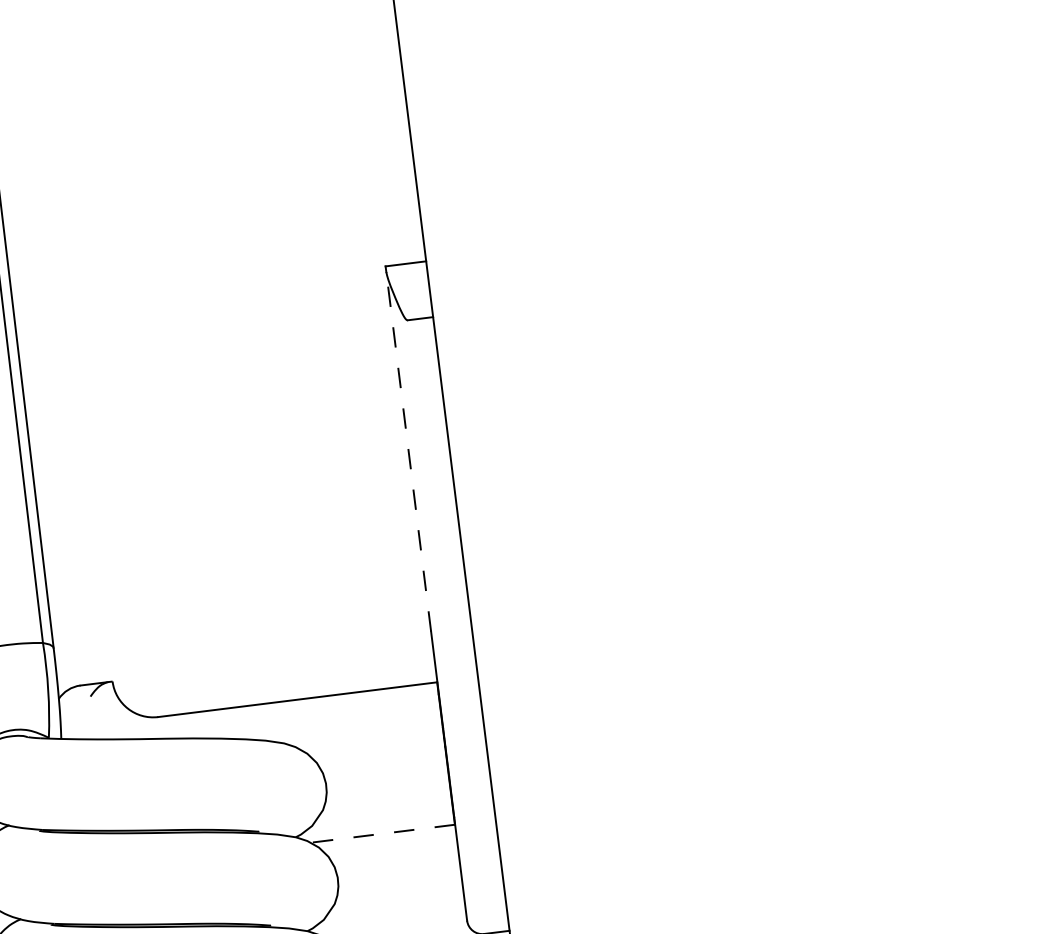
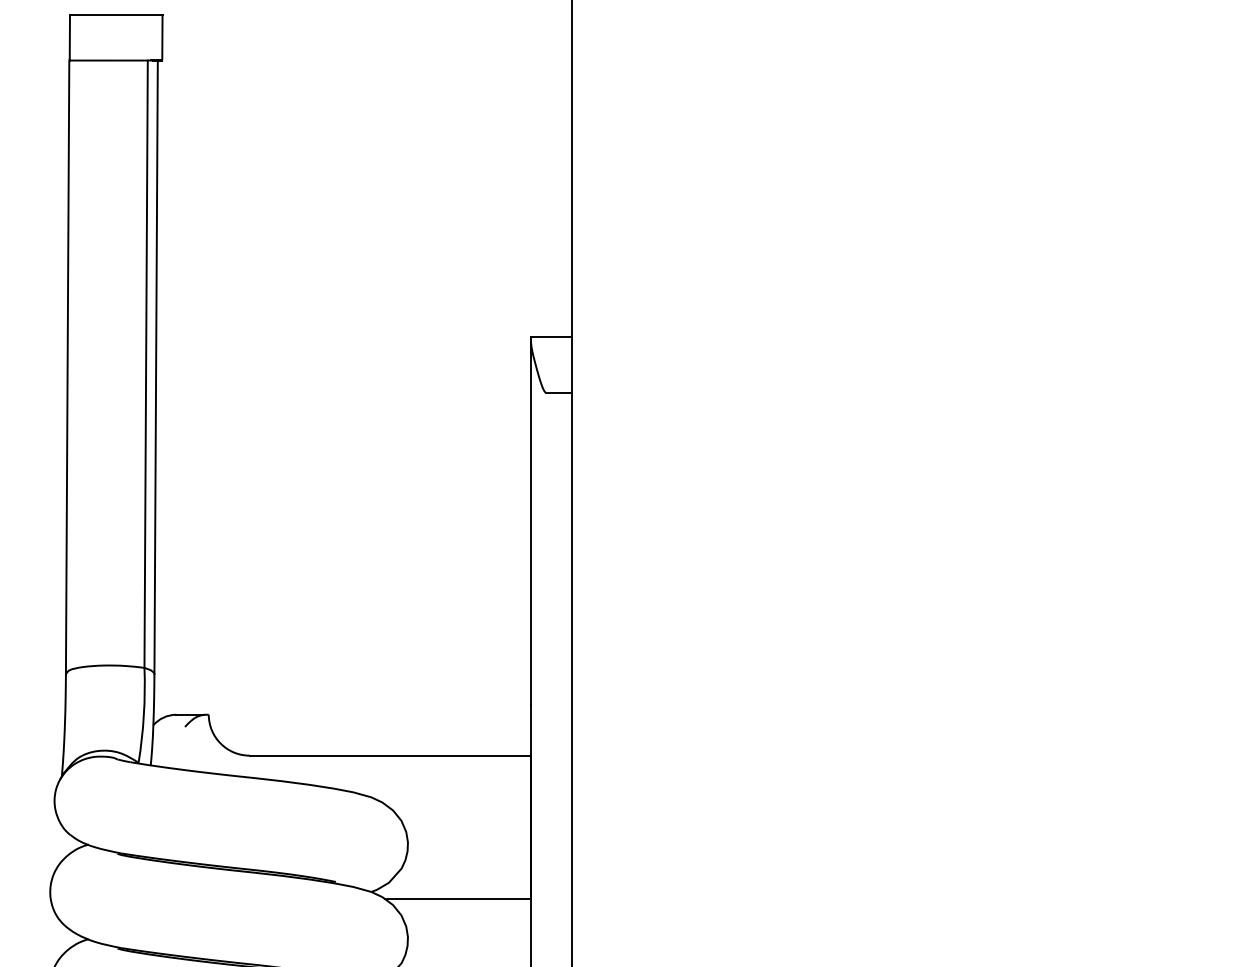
line: (409, 450) -> (531, 522), dashed -> solid
line: (382, 834) -> (457, 899), dashed -> solid

